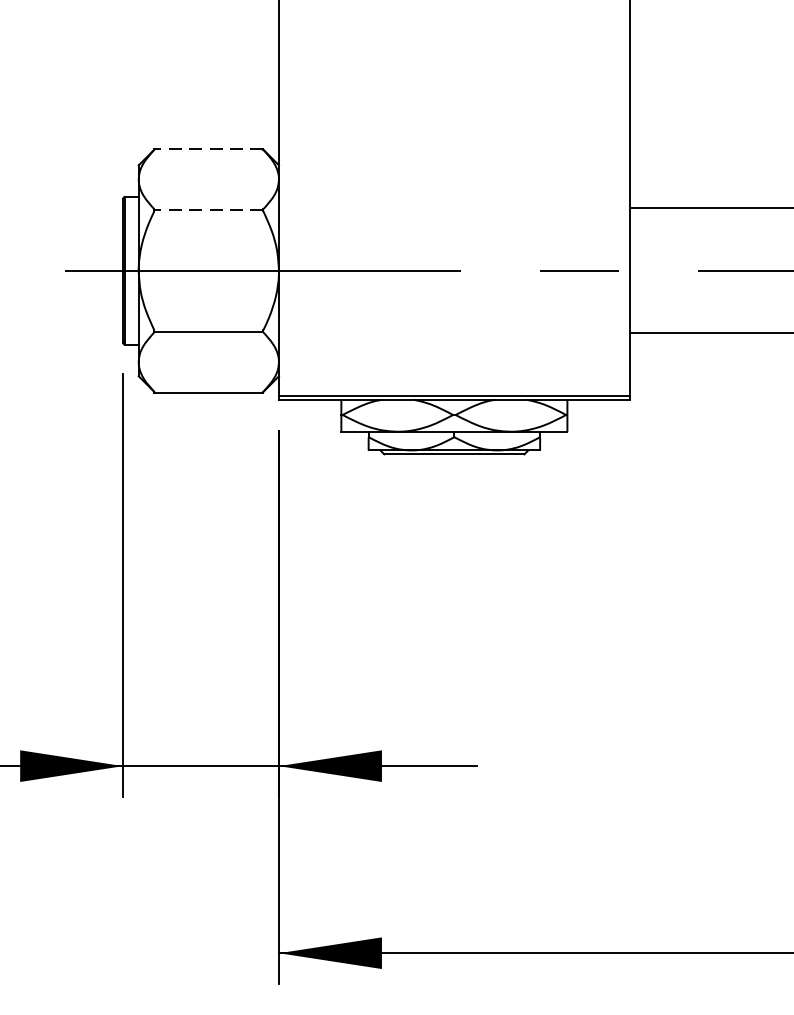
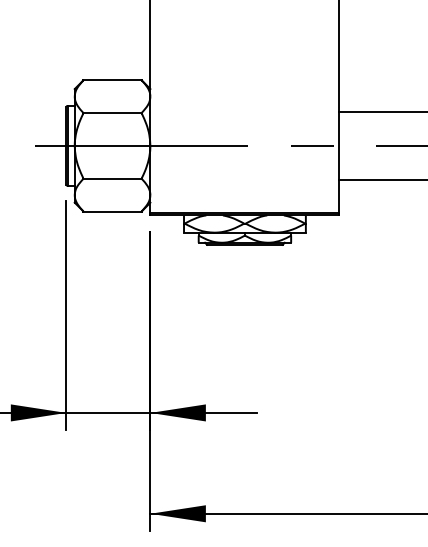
line: (208, 149) -> (112, 80), dashed -> solid
line: (208, 210) -> (112, 113), dashed -> solid

